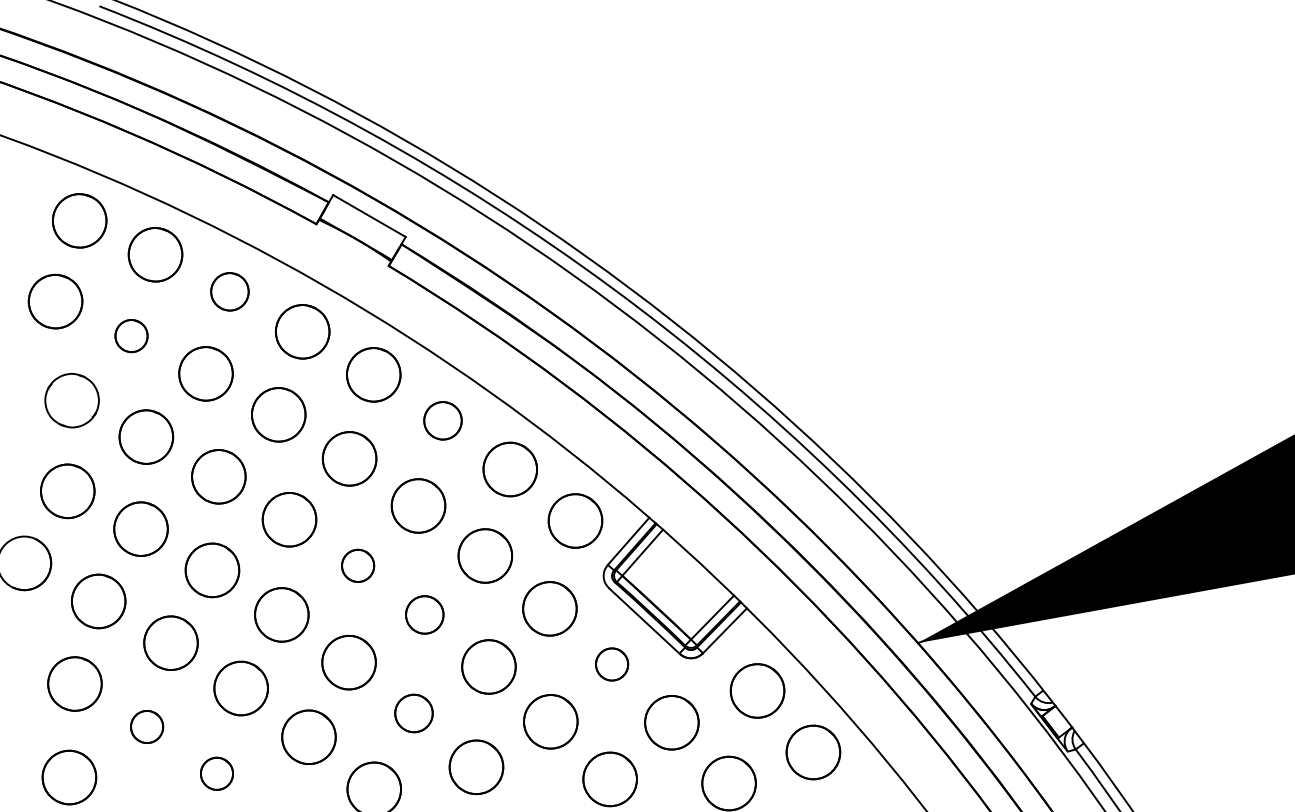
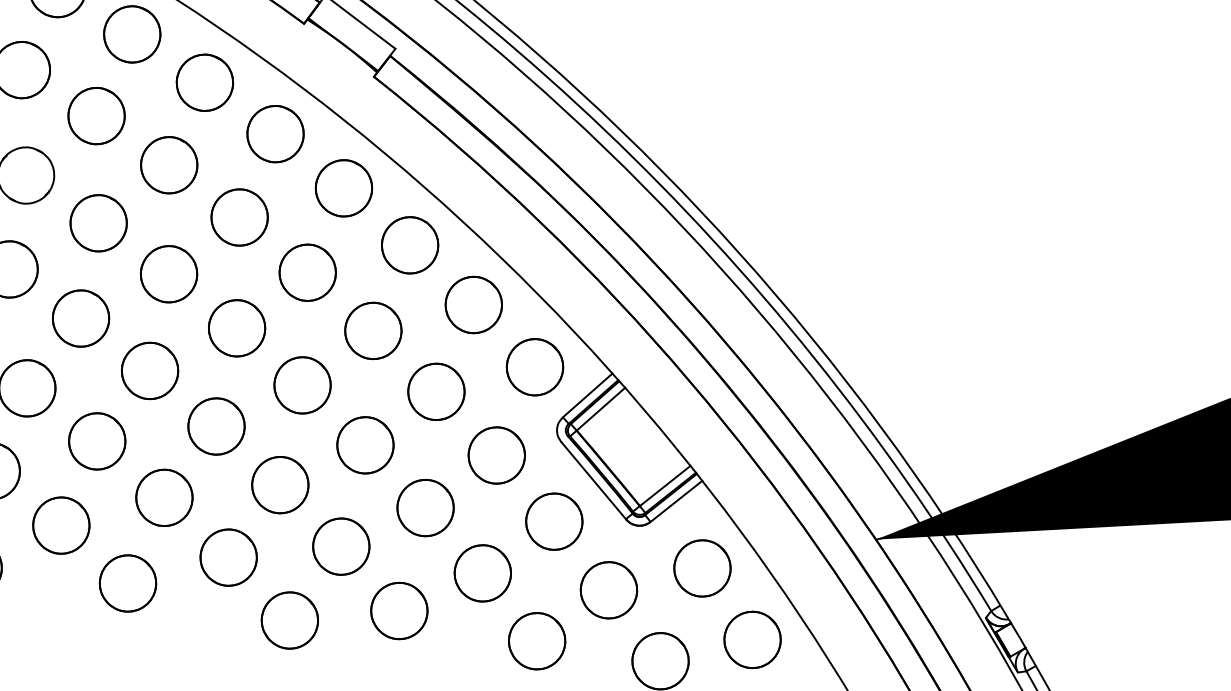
circle: (229, 291) -> (204, 82), size x1.43
part: (131, 335) -> (96, 115), size x1.67
circle: (442, 420) -> (409, 244), size x1.43
circle: (357, 565) -> (301, 384), size x1.67
circle: (424, 614) -> (365, 444), size x1.43
part: (611, 664) -> (553, 521), size x1.67
part: (413, 713) -> (340, 546), size x1.43
circle: (146, 726) -> (60, 525), size x1.67
circle: (216, 773) -> (127, 583), size x1.67

